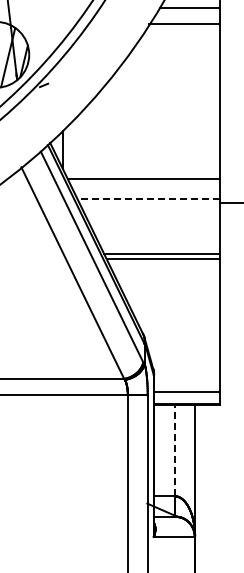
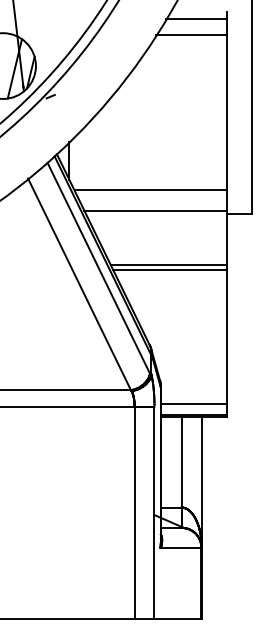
line: (148, 199) -> (155, 210), dashed -> solid
line: (174, 451) -> (181, 462), dashed -> solid

